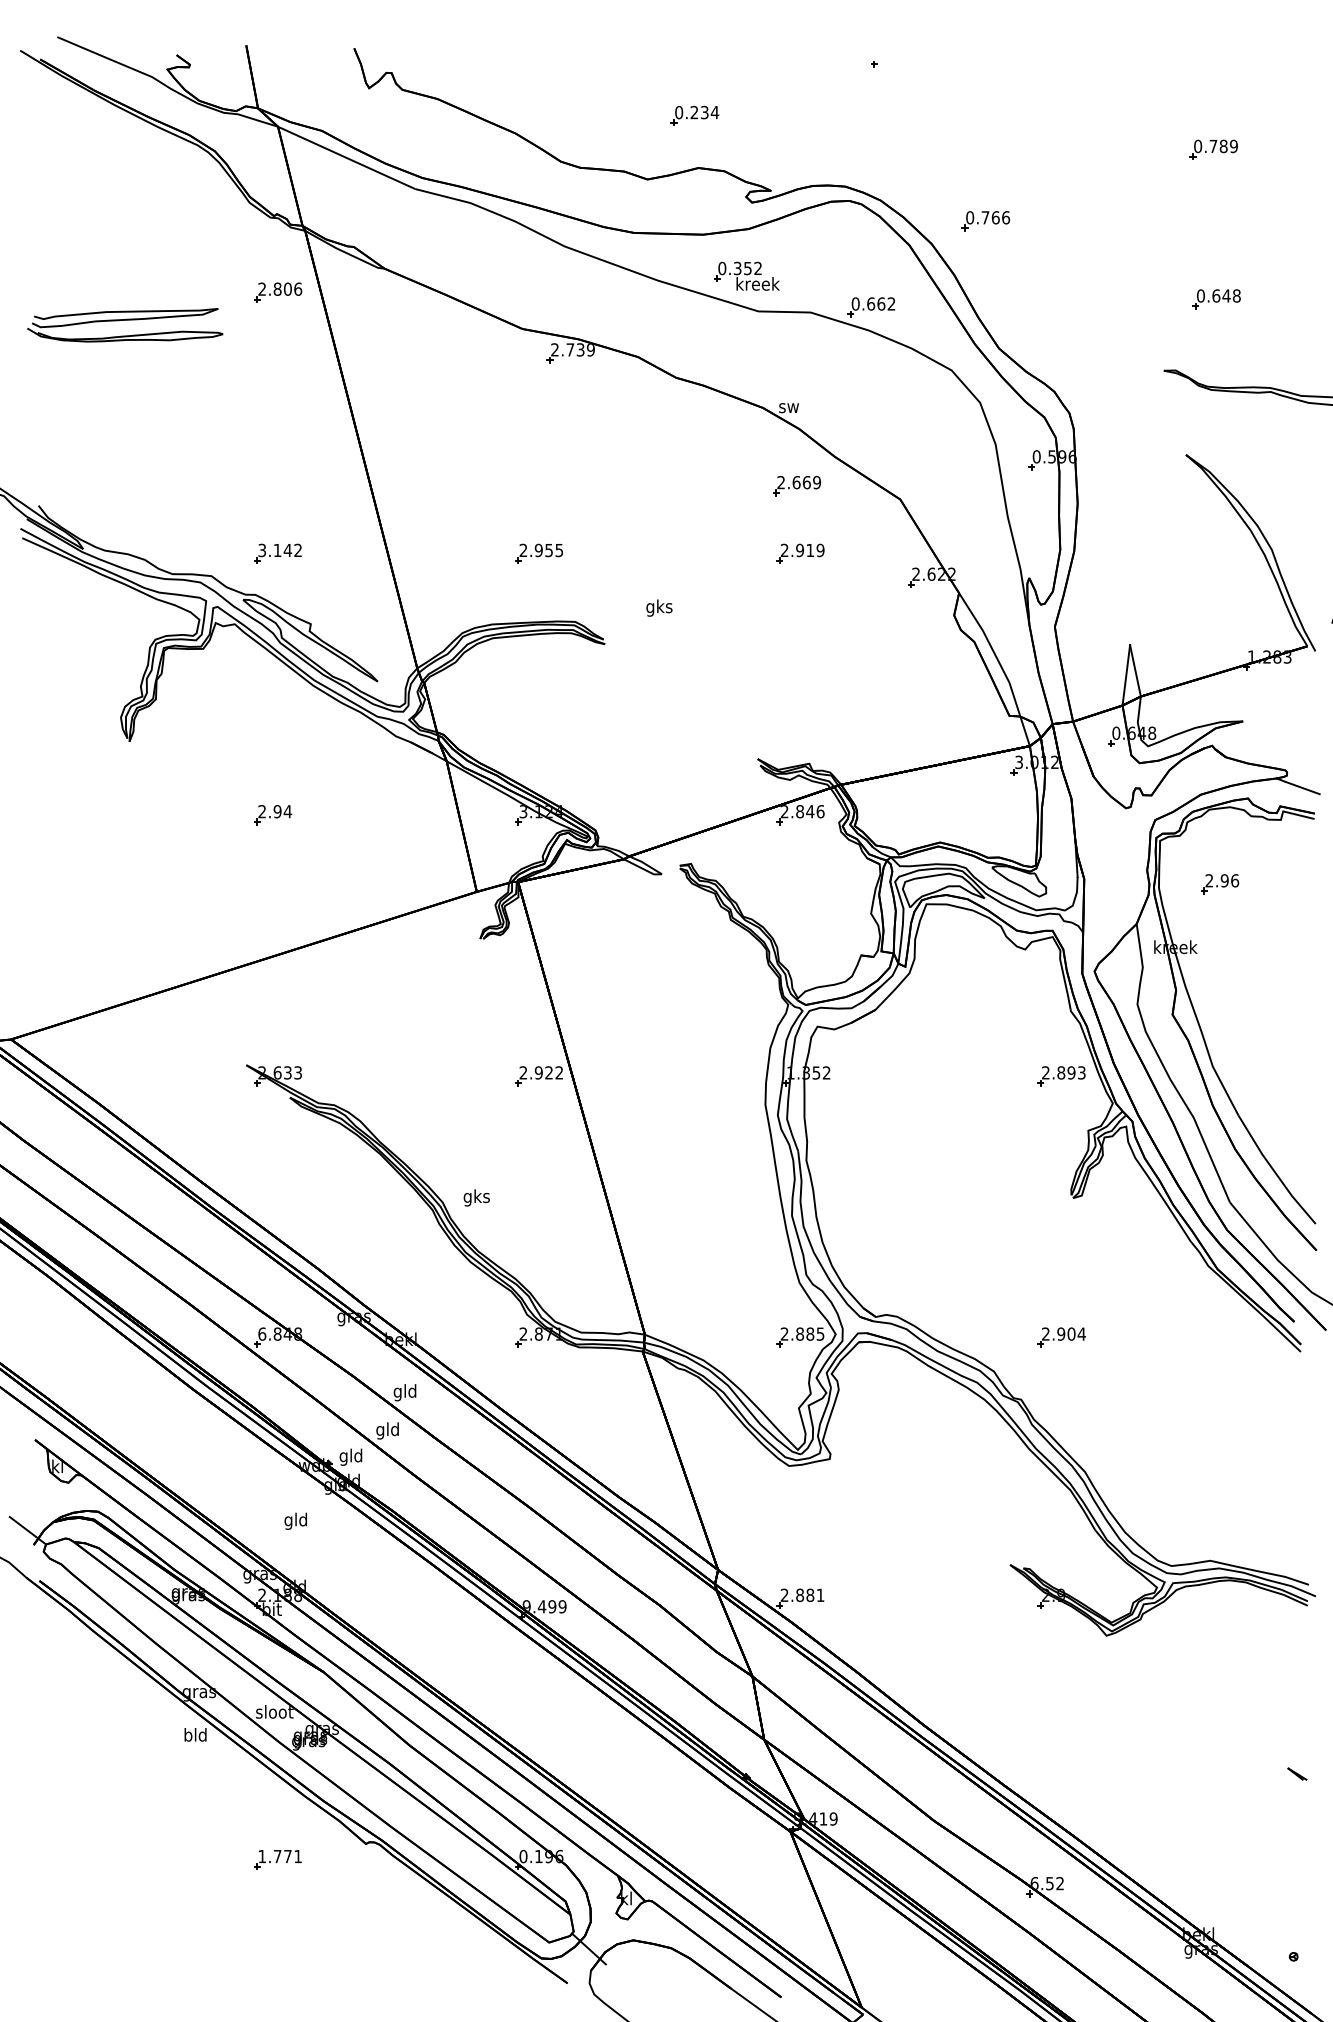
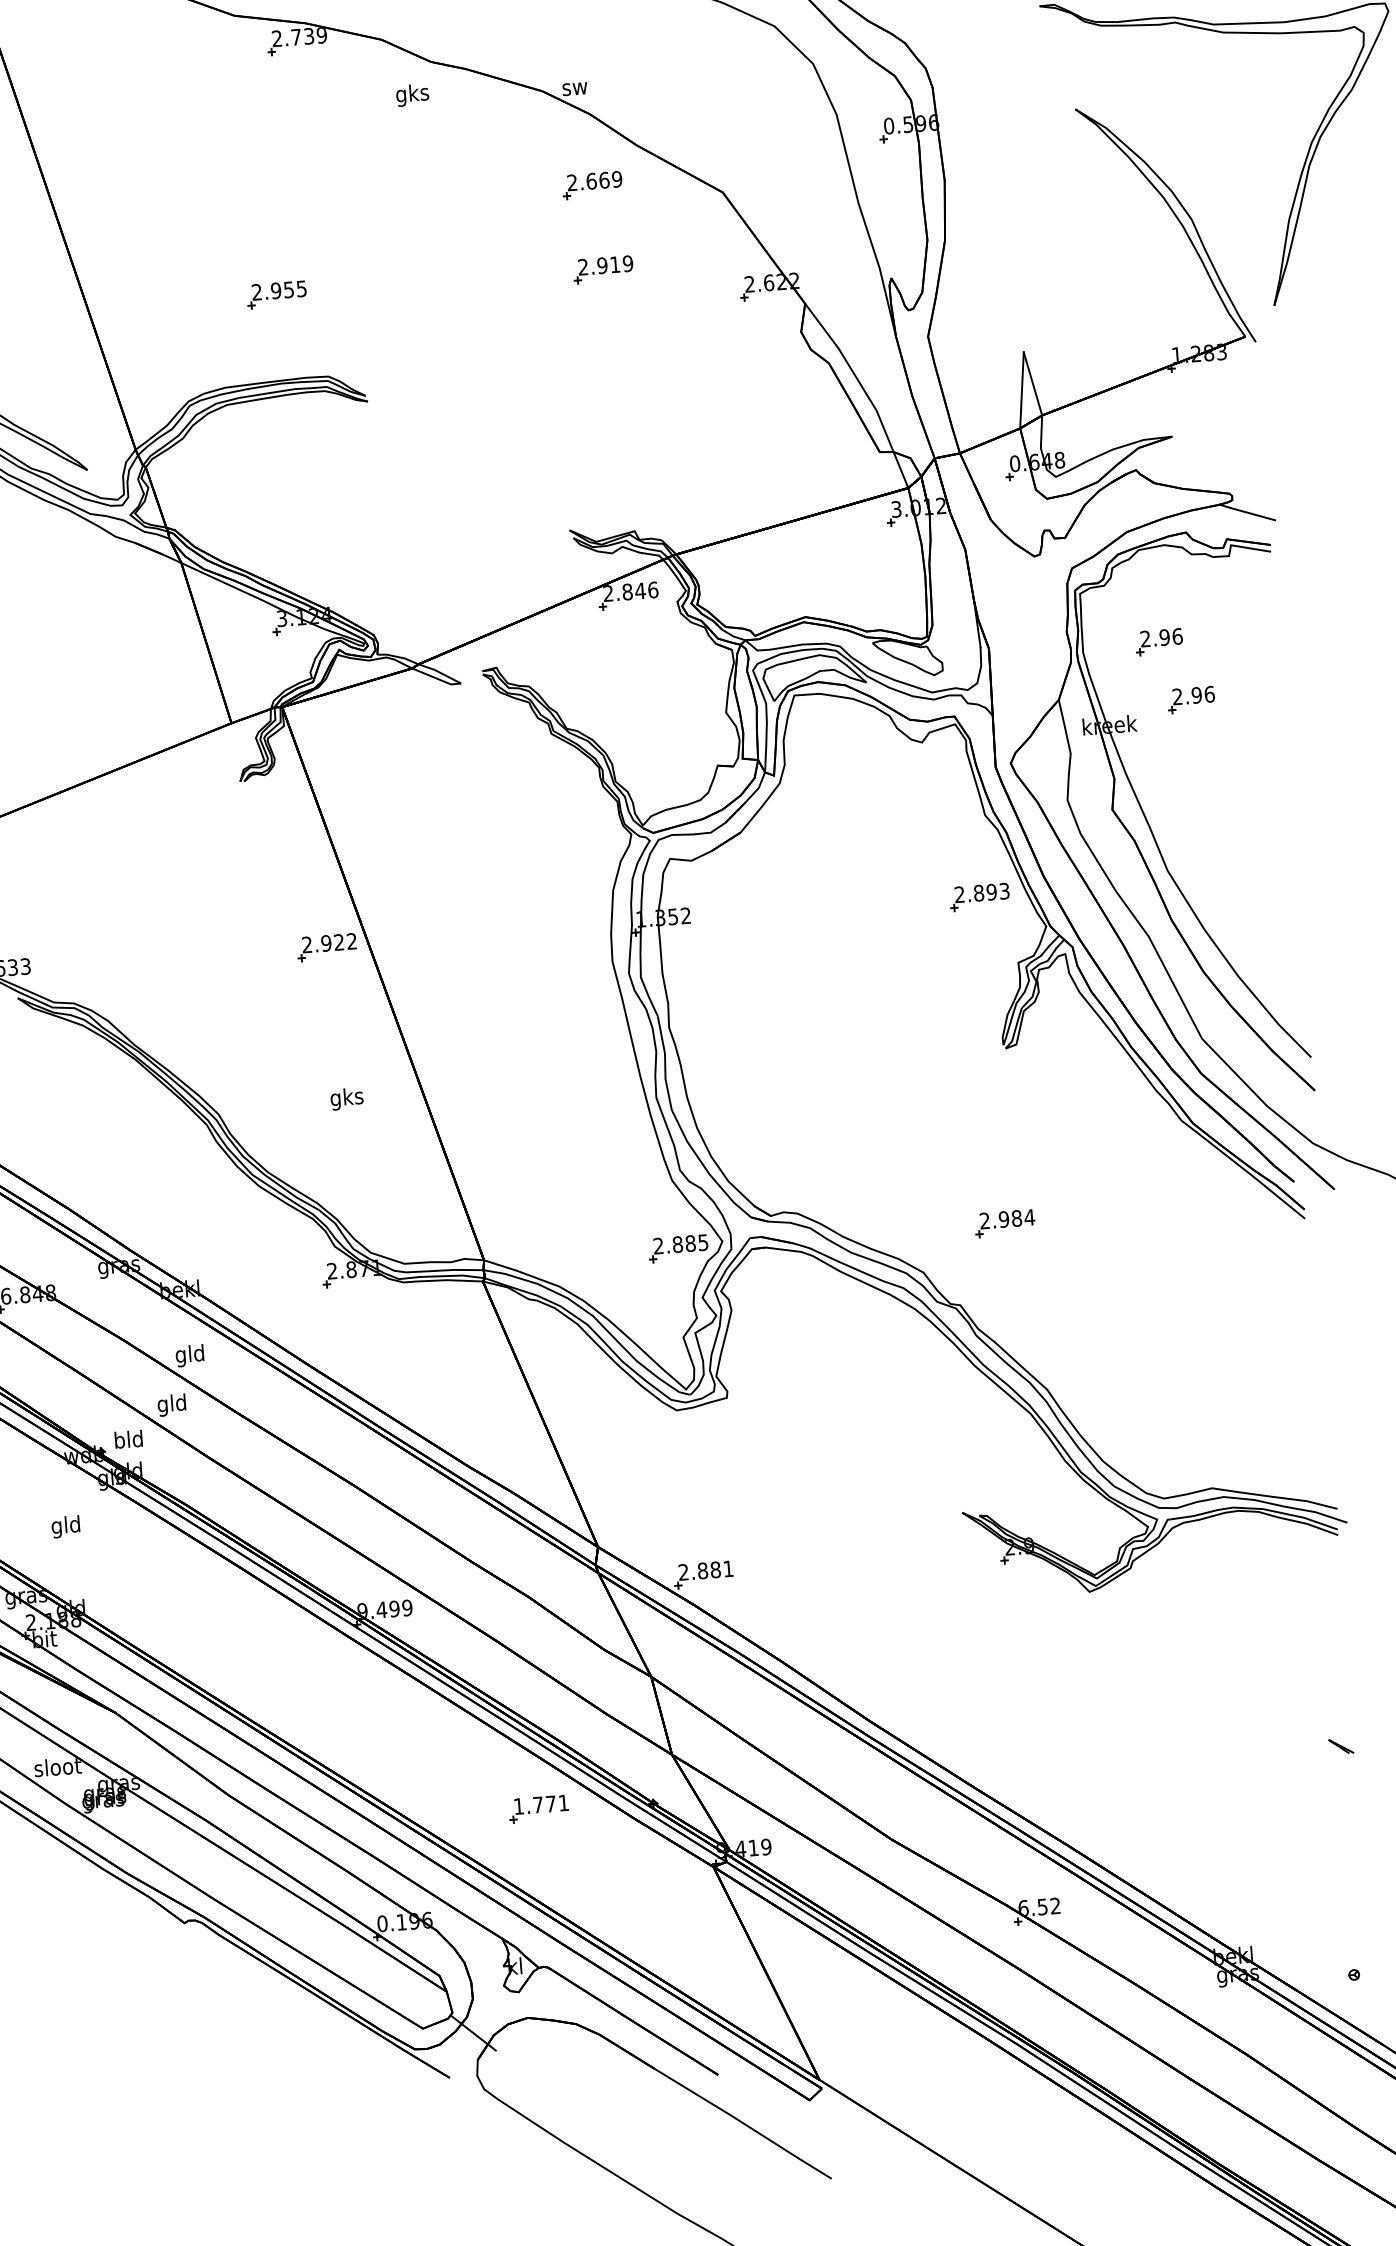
text: (659, 607) -> (412, 94), moved
part: (1242, 932) -> (1191, 700), added
text: (476, 1197) -> (346, 1098), moved
text: (1071, 1333) -> (1016, 1217), 2.904 -> 2.984
text: (343, 1456) -> (119, 1441), gld -> bld
part: (277, 1859) -> (538, 1808), moved

